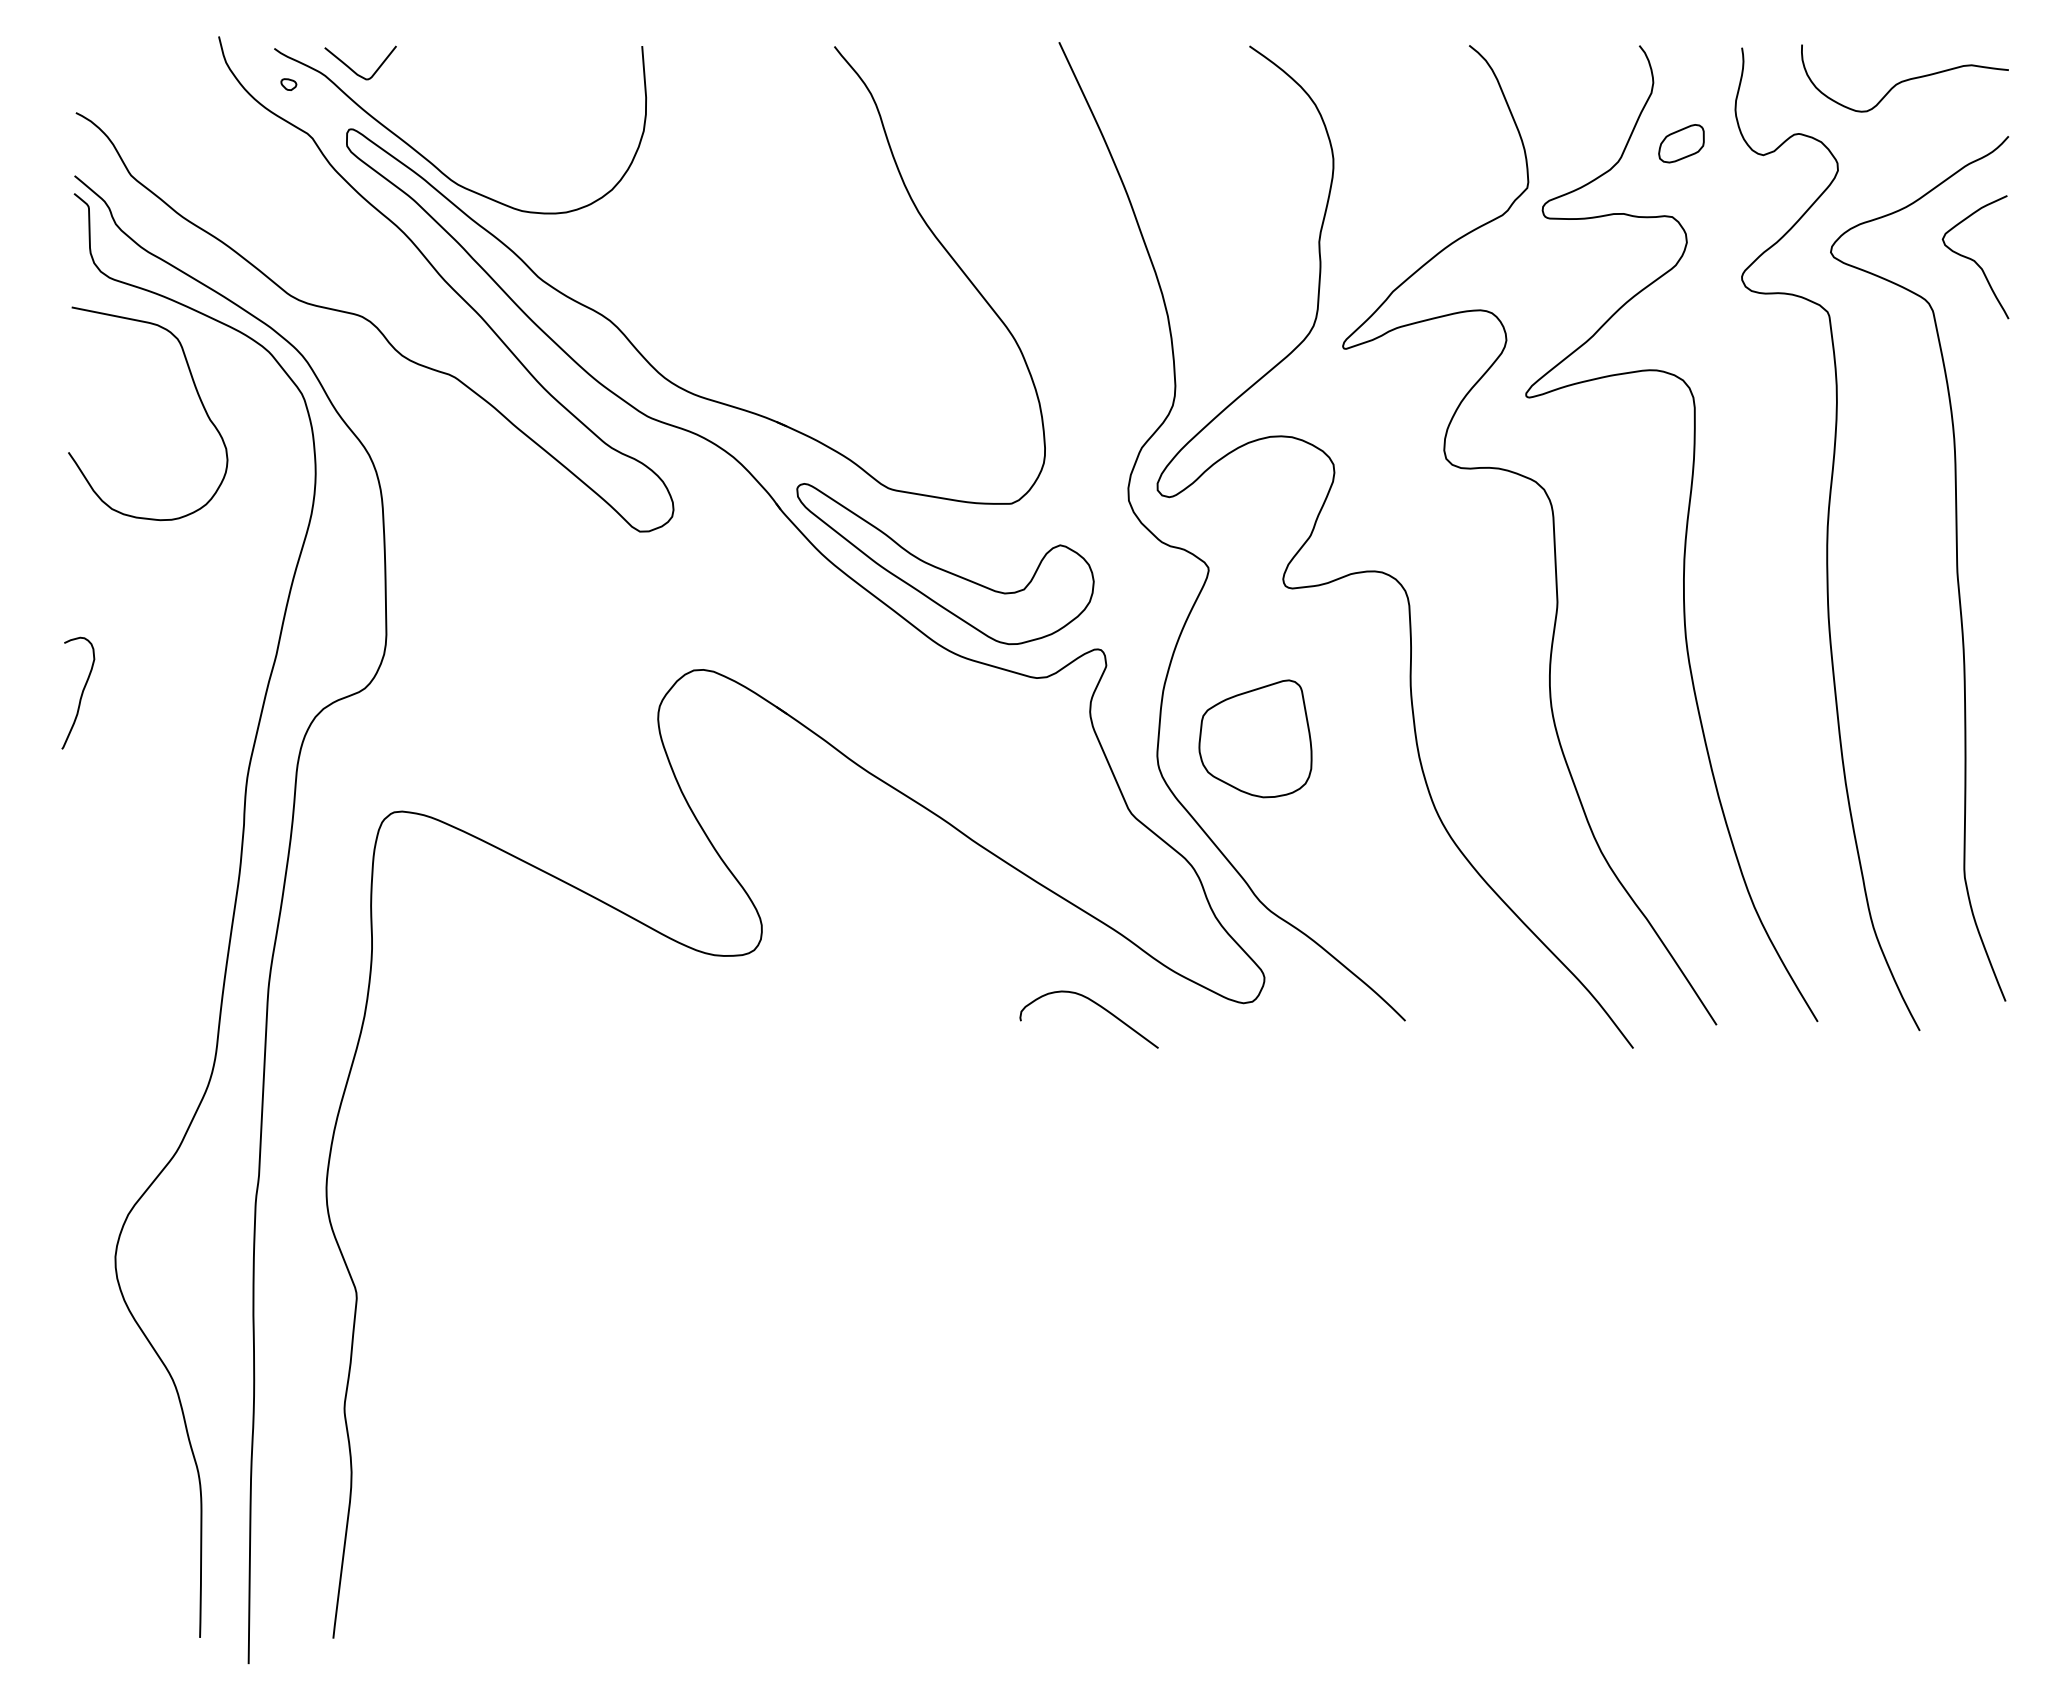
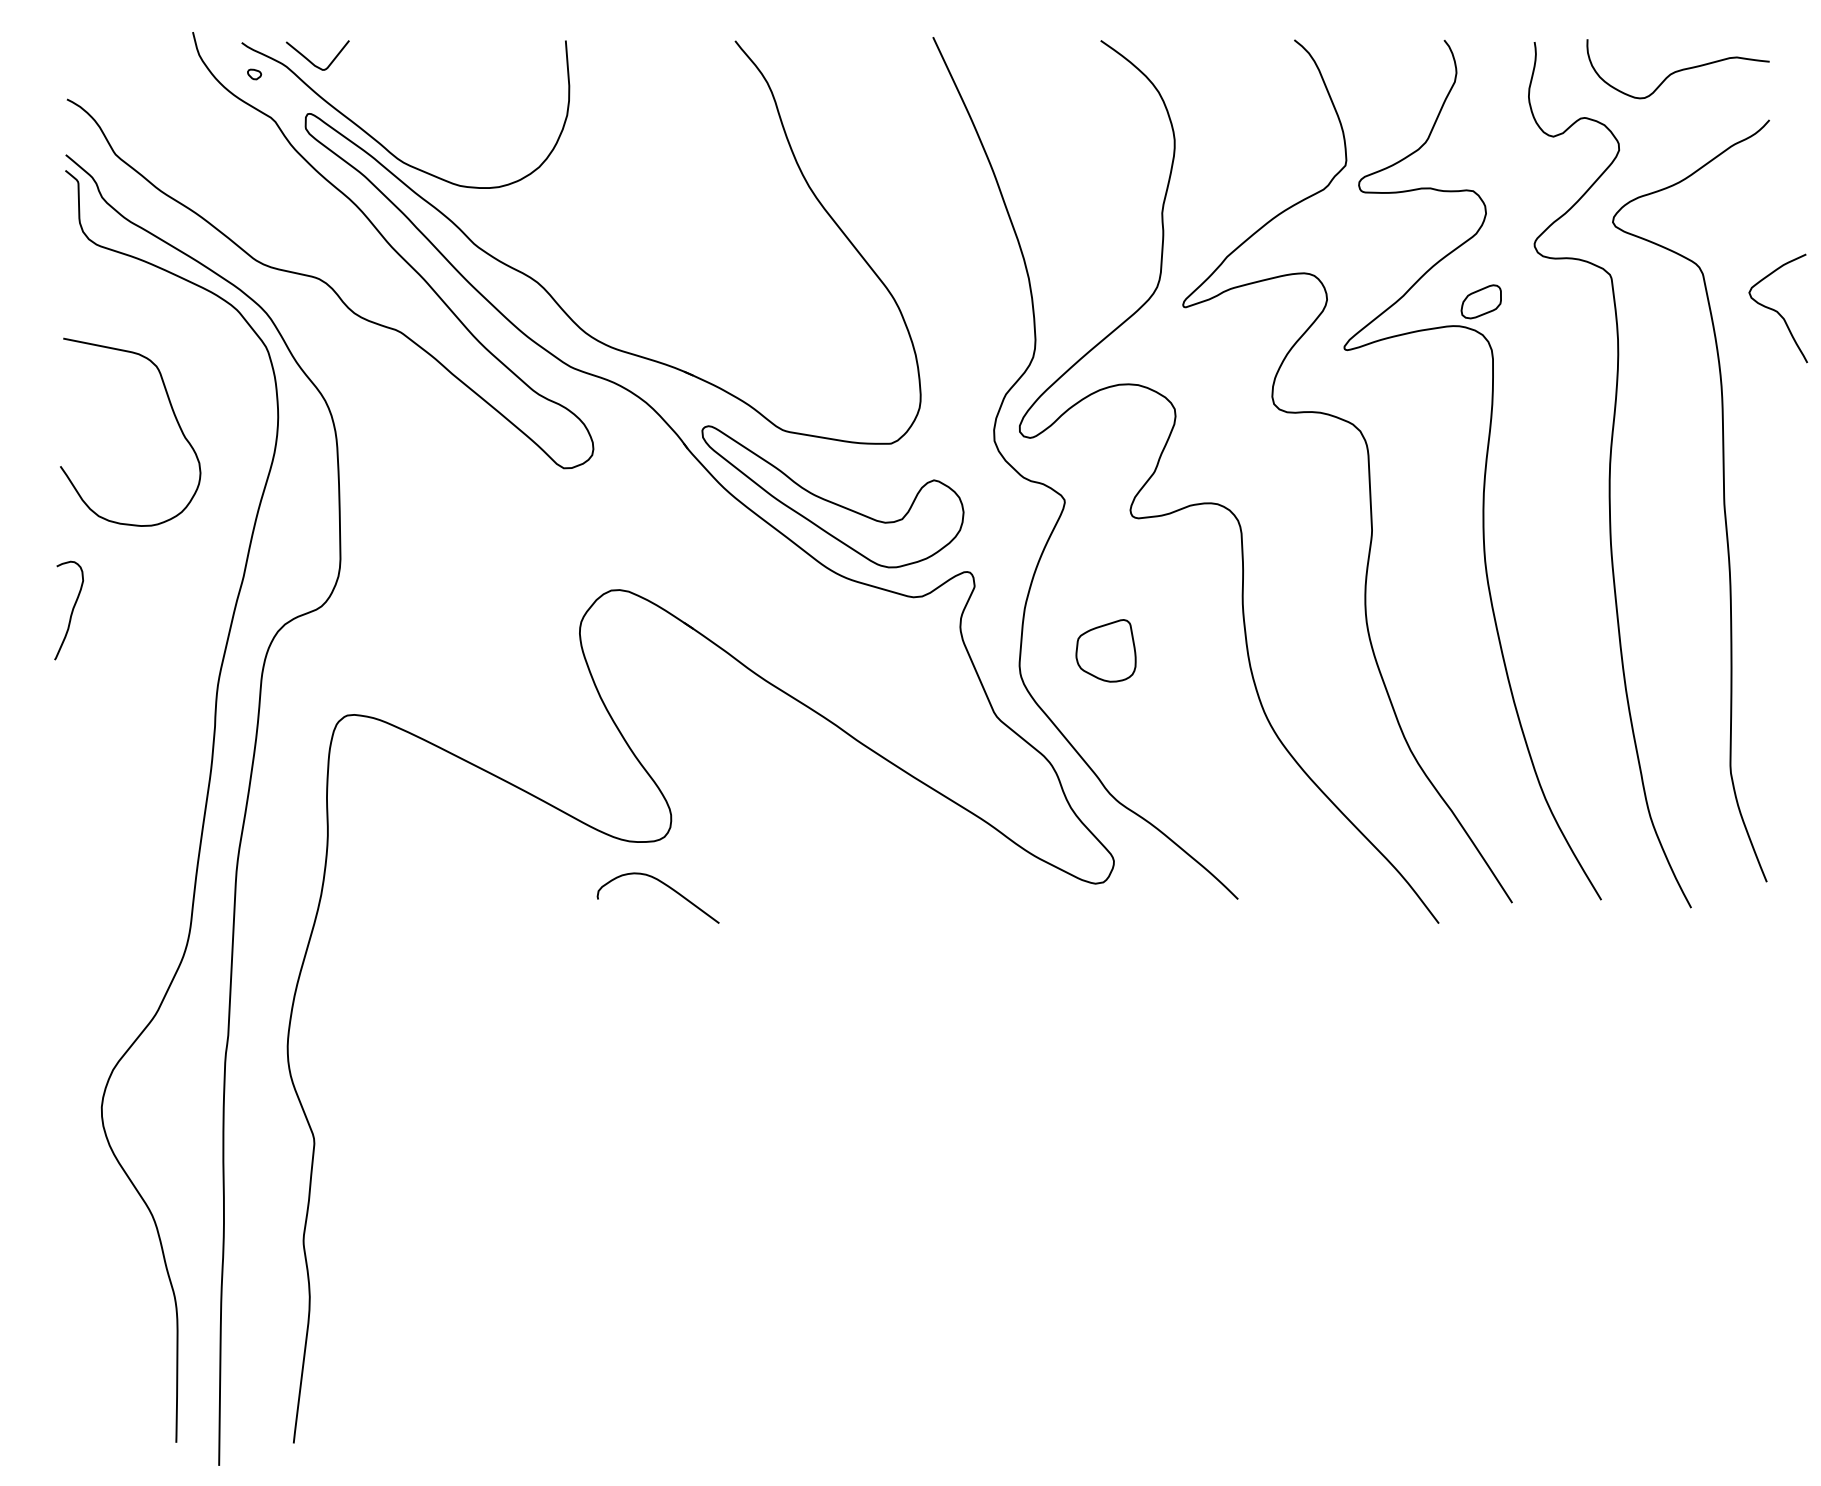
part: (1681, 143) -> (1481, 301), moved
curve: (1973, 259) -> (1776, 310), moved
curve: (197, 395) -> (174, 416), moved
part: (1255, 738) -> (1106, 650), size x0.6
curve: (1095, 1004) -> (663, 884), moved

